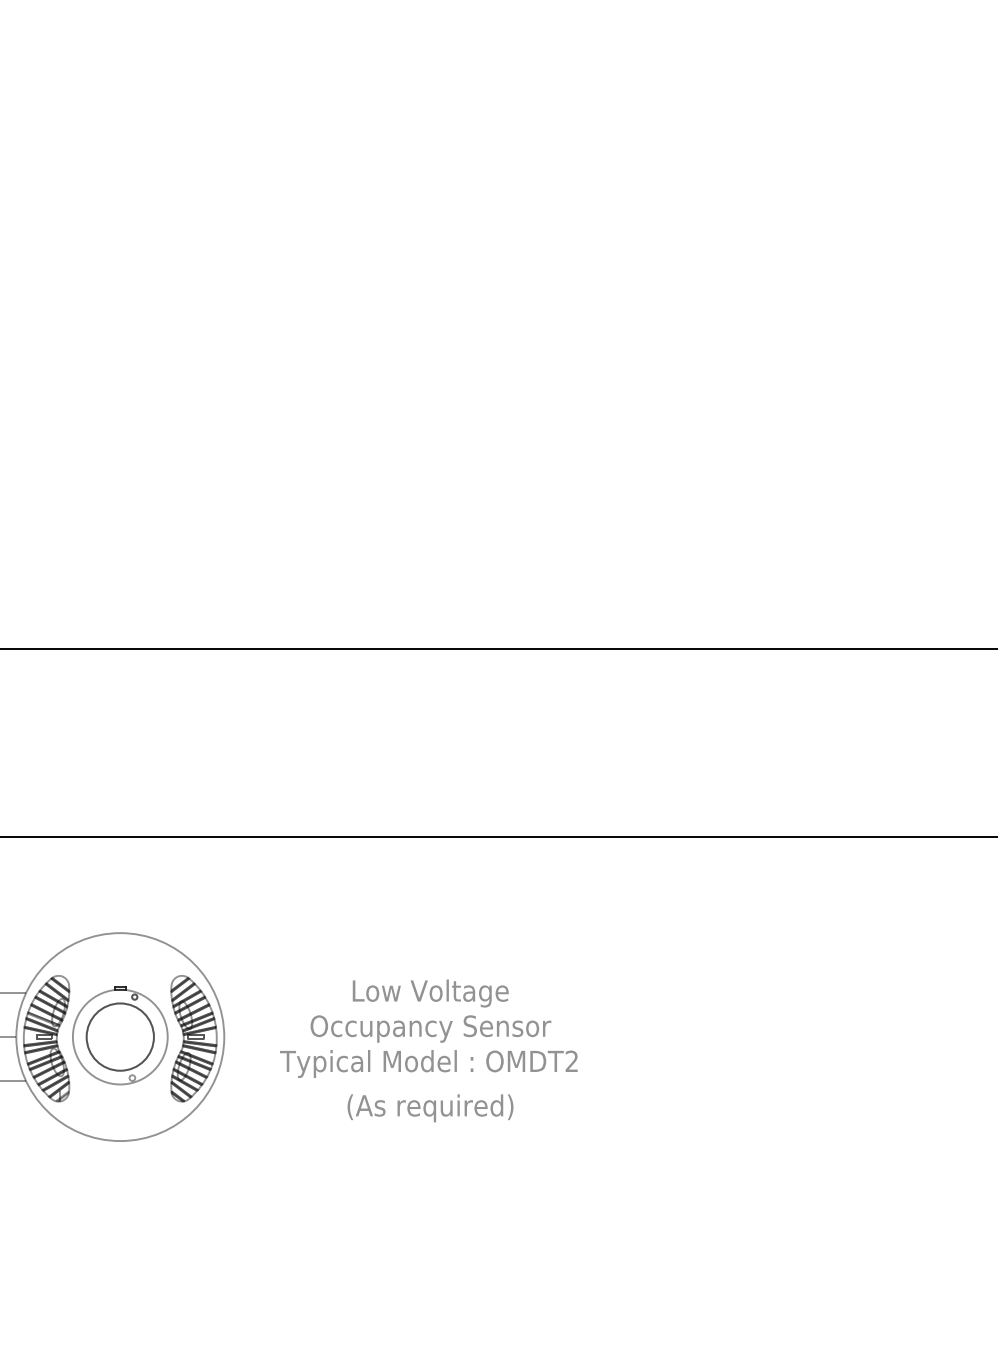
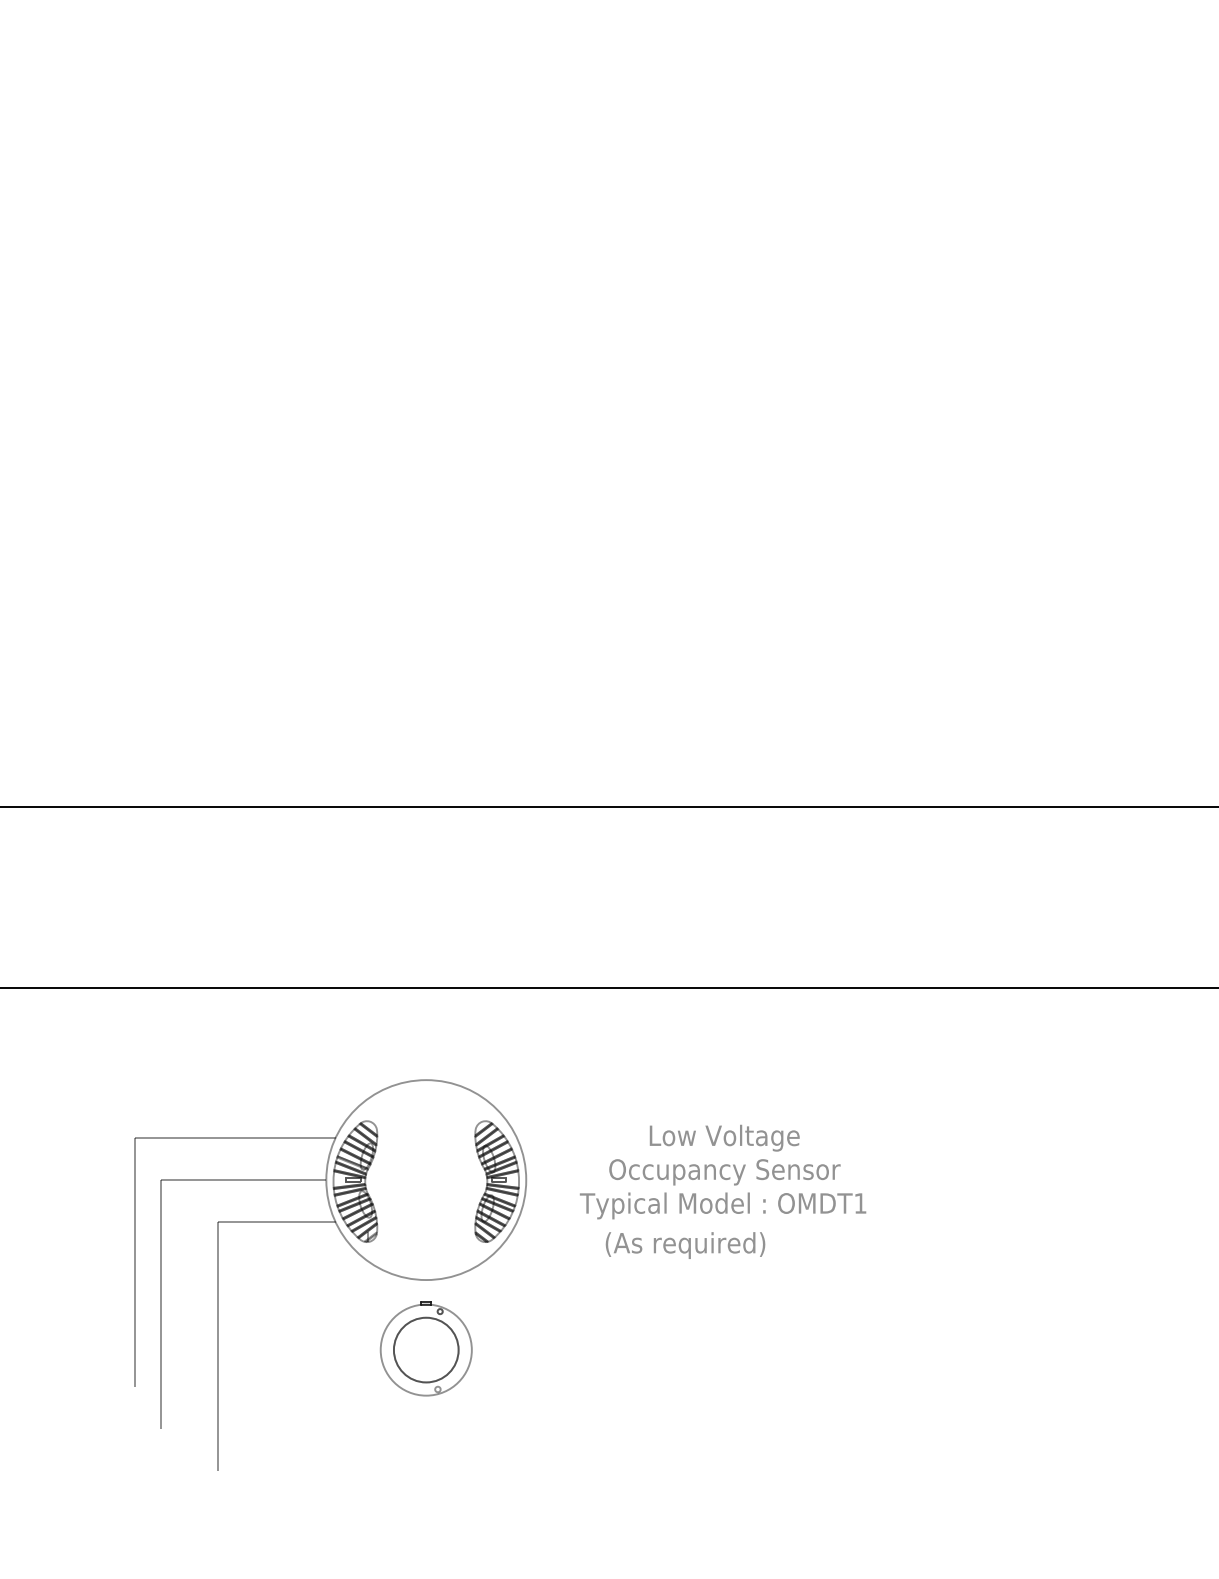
part: (120, 1035) -> (426, 1348), moved
text: (570, 1061) -> (859, 1203), OMDT2 -> OMDT1
text: (430, 1108) -> (685, 1245), moved

